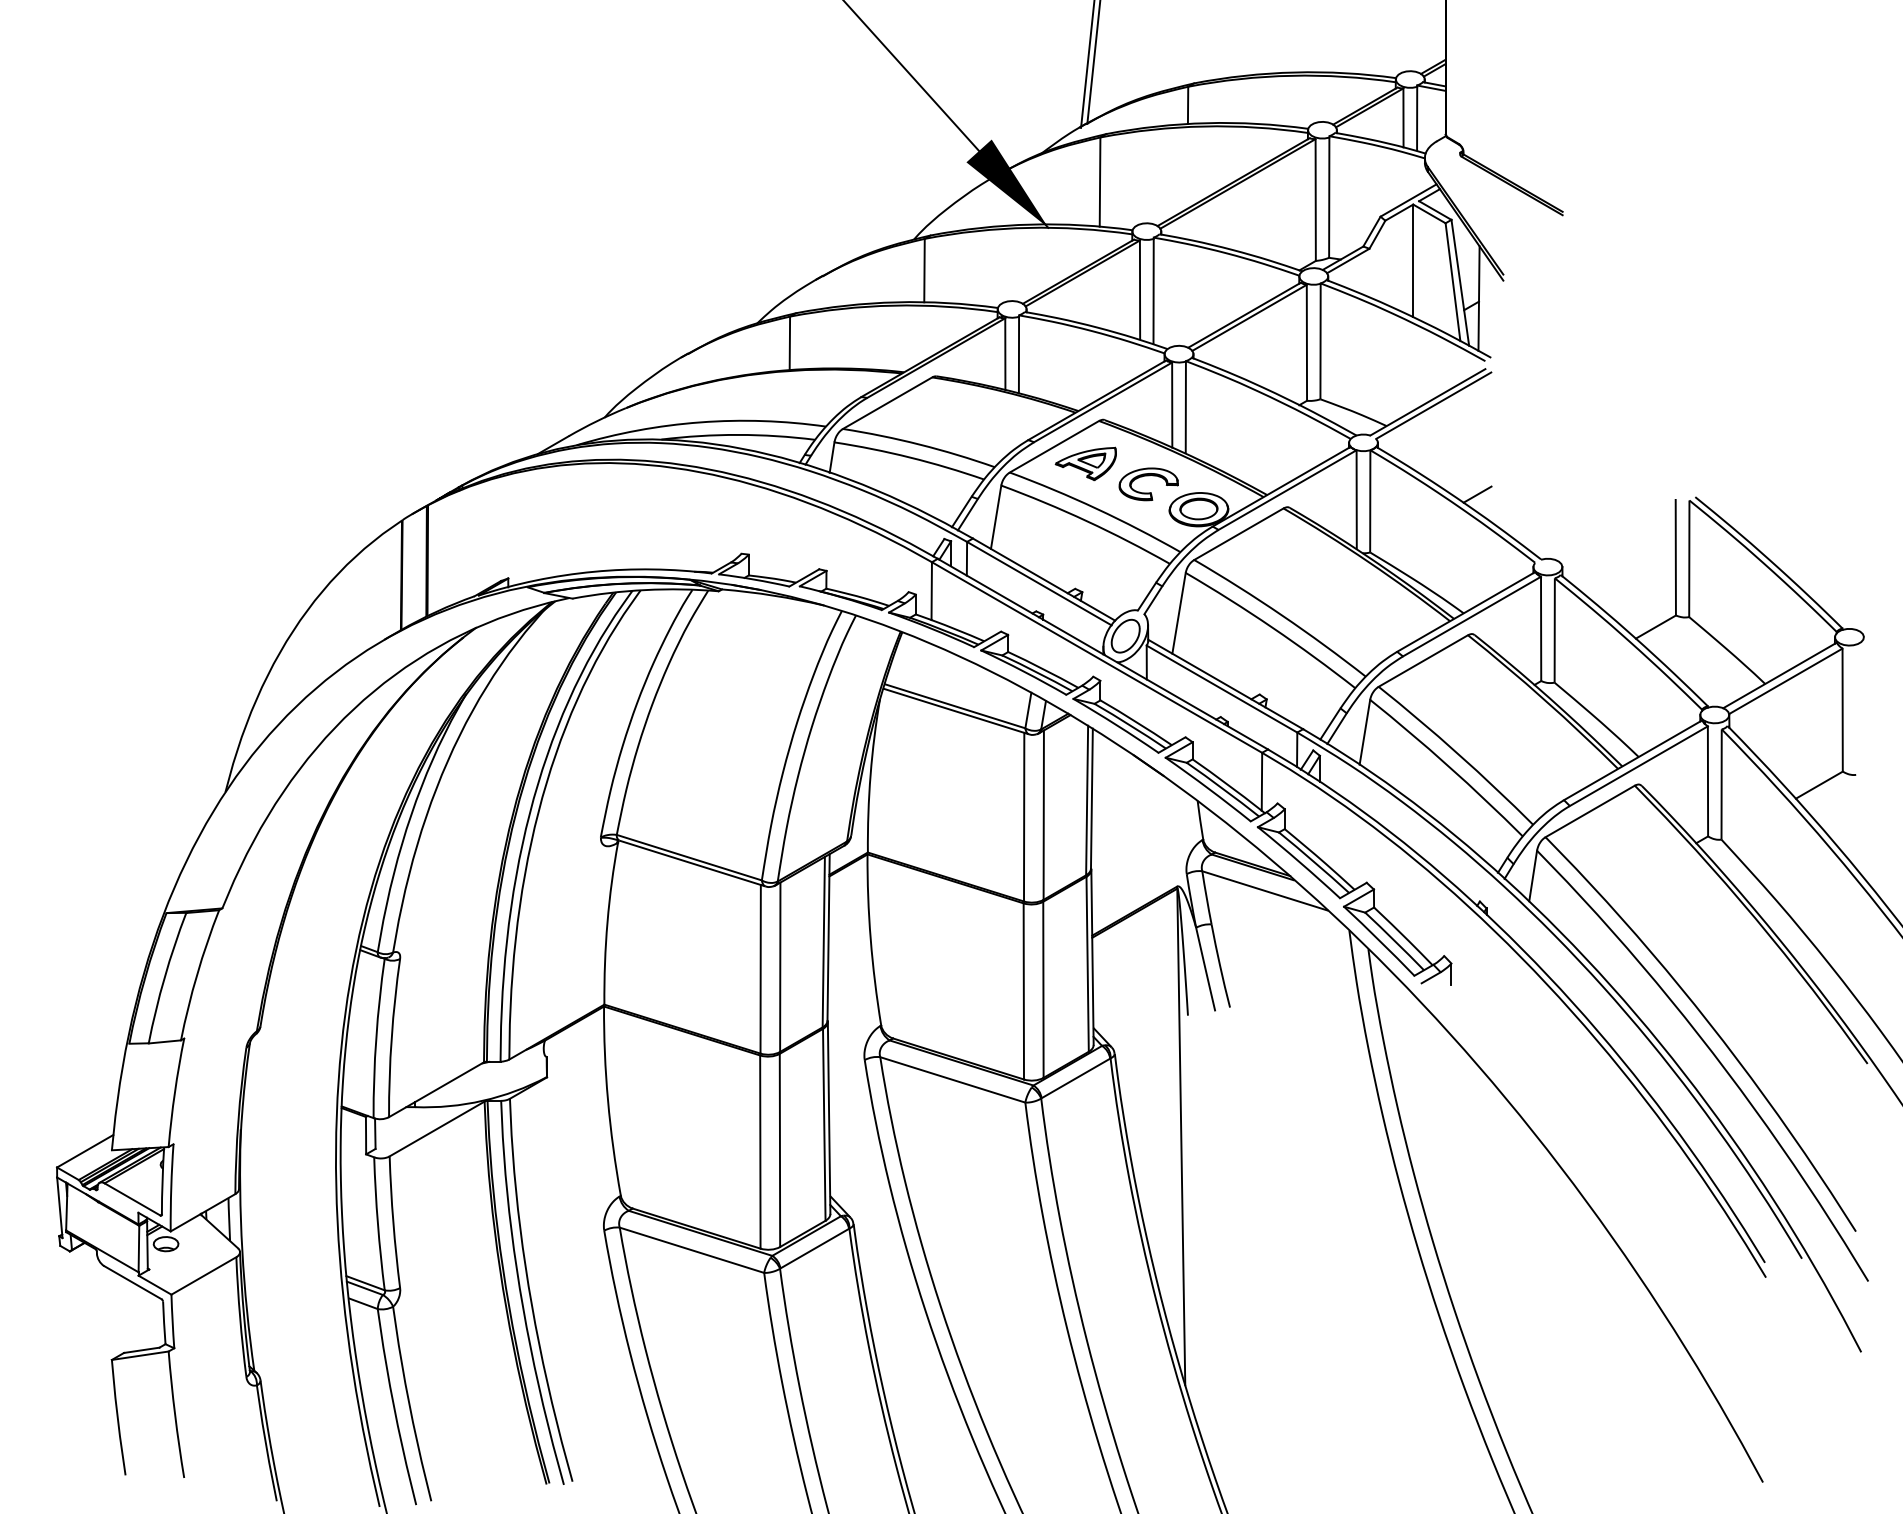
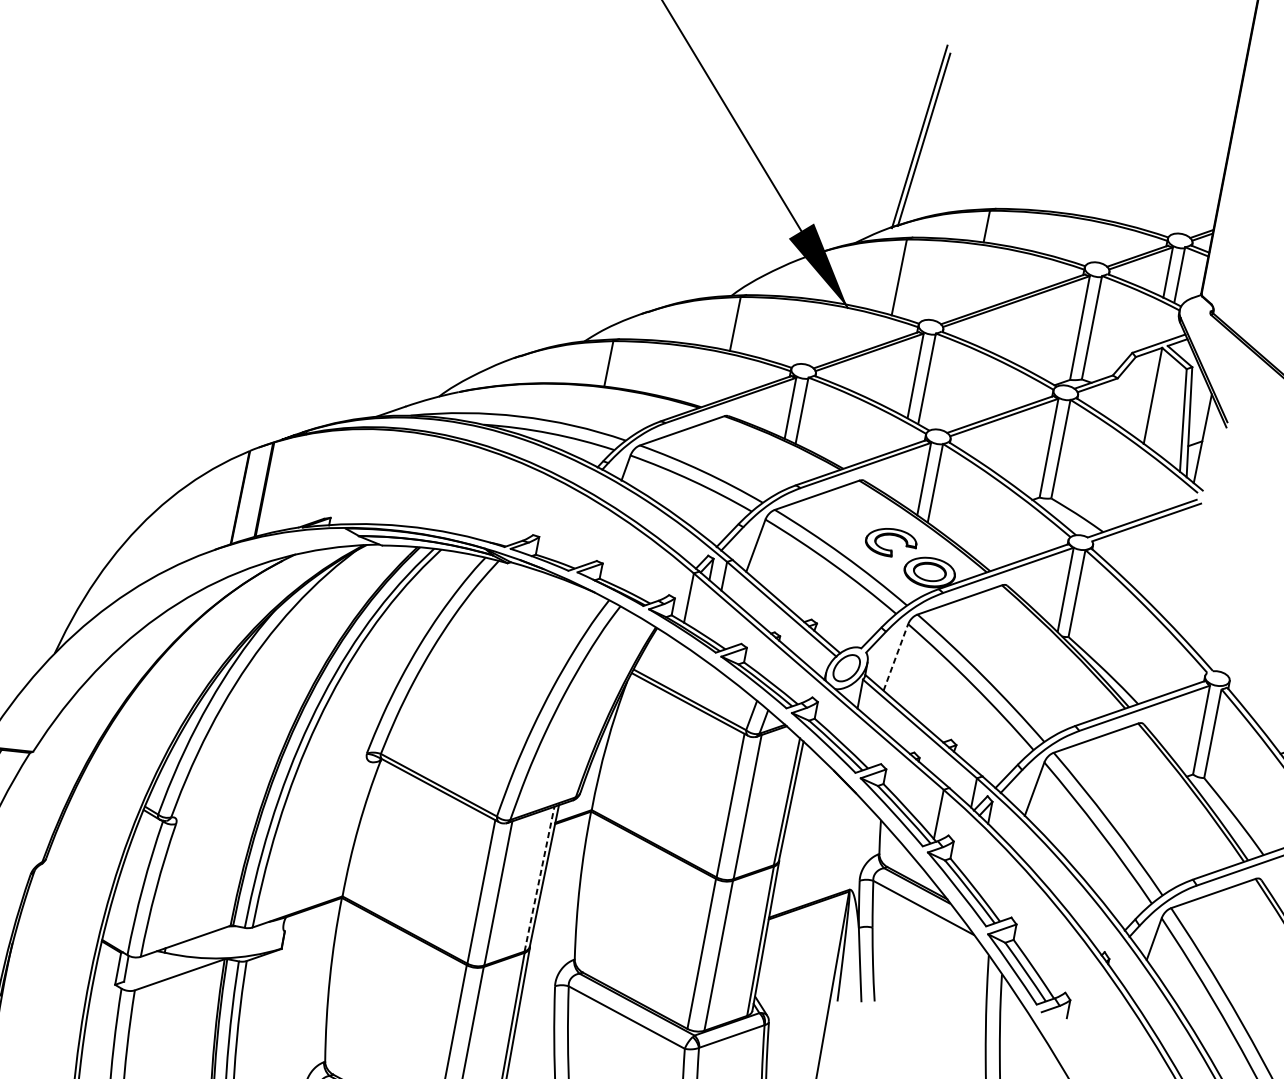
part: (1085, 463) -> (840, 514), removed
line: (1477, 494) -> (1169, 605), removed
line: (1179, 613) -> (896, 657), solid -> dashed
line: (823, 941) -> (539, 878), solid -> dashed

